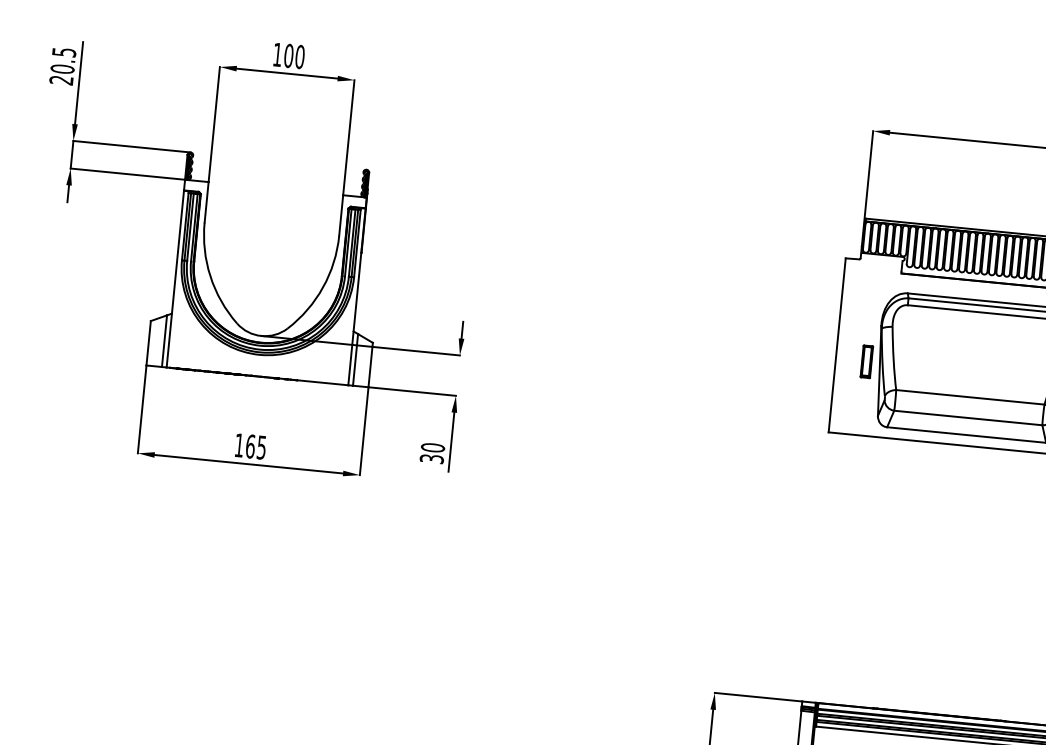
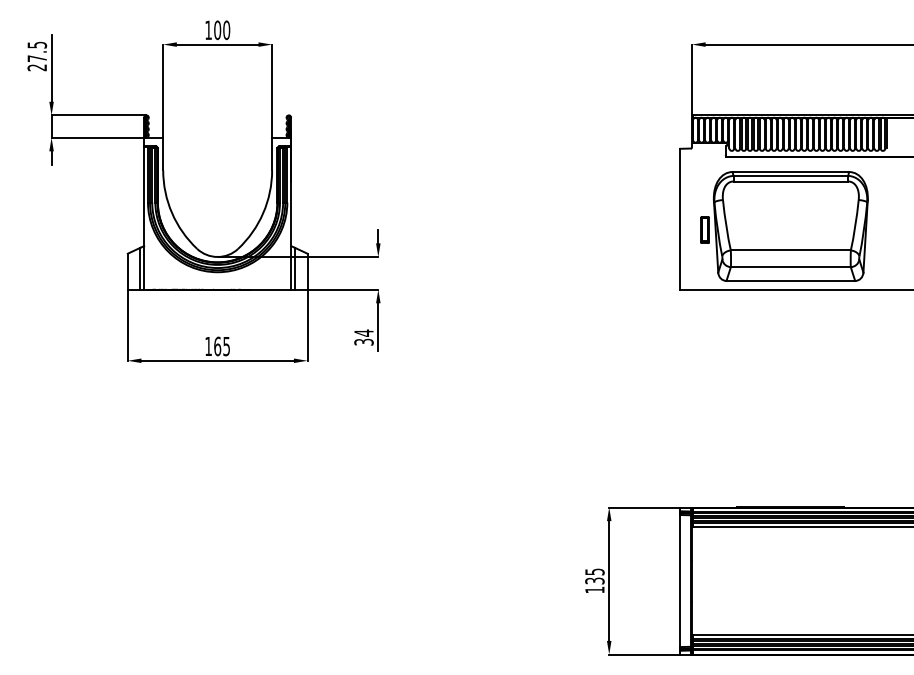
text: (62, 68) -> (37, 58), 20.5 -> 27.5
text: (432, 446) -> (363, 332), 30 -> 34

